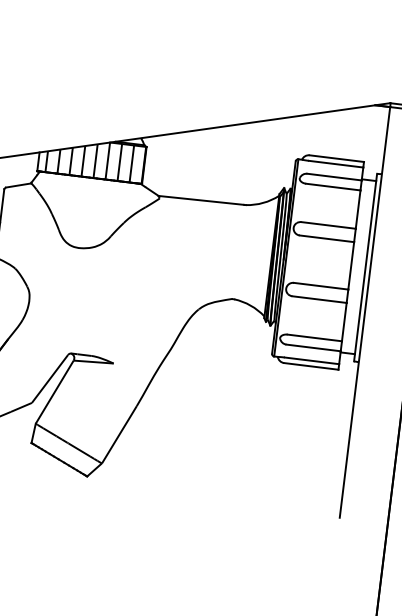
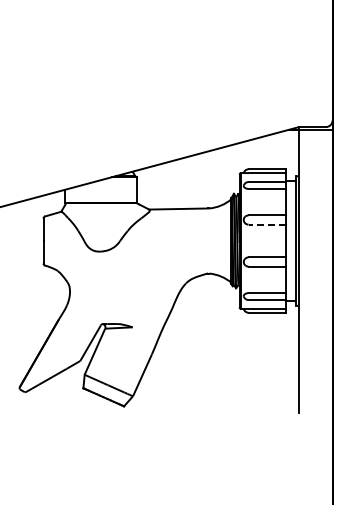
hatch: (95, 158) -> (103, 189), removed
line: (327, 238) -> (267, 224), solid -> dashed

